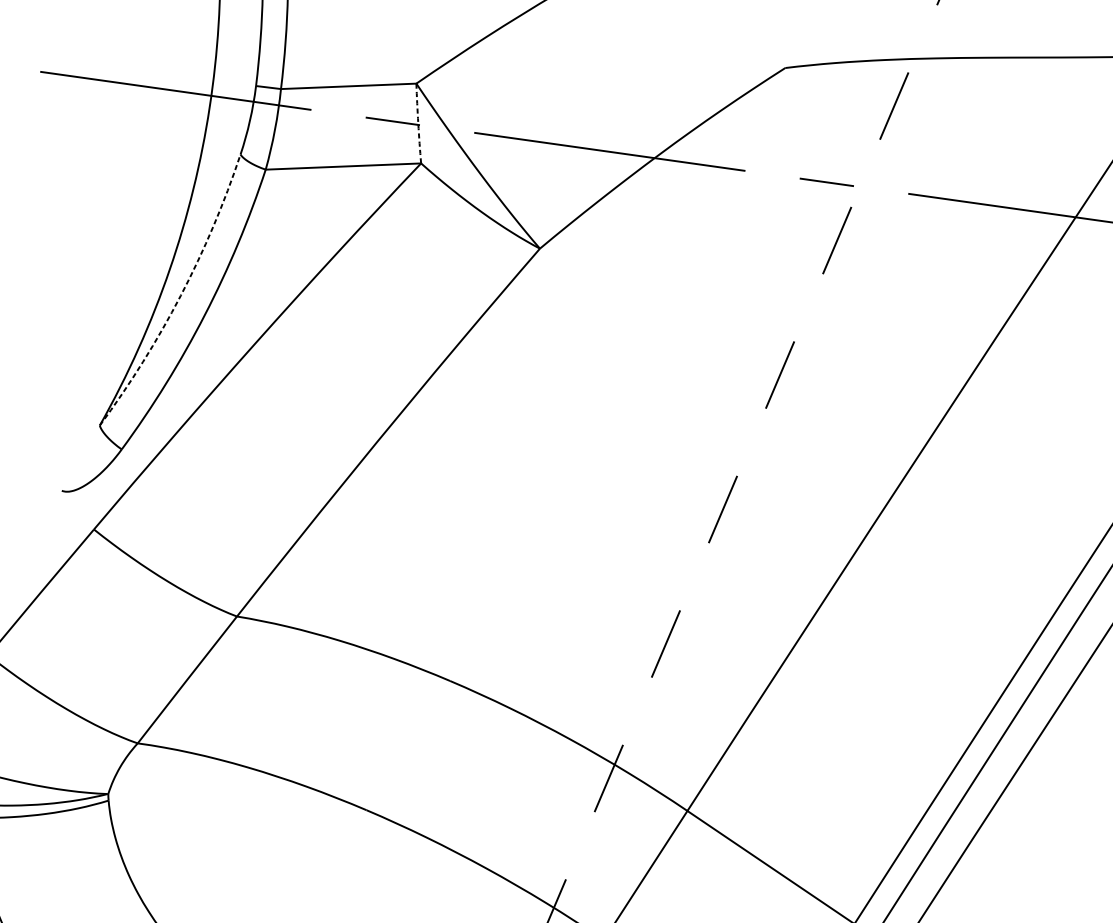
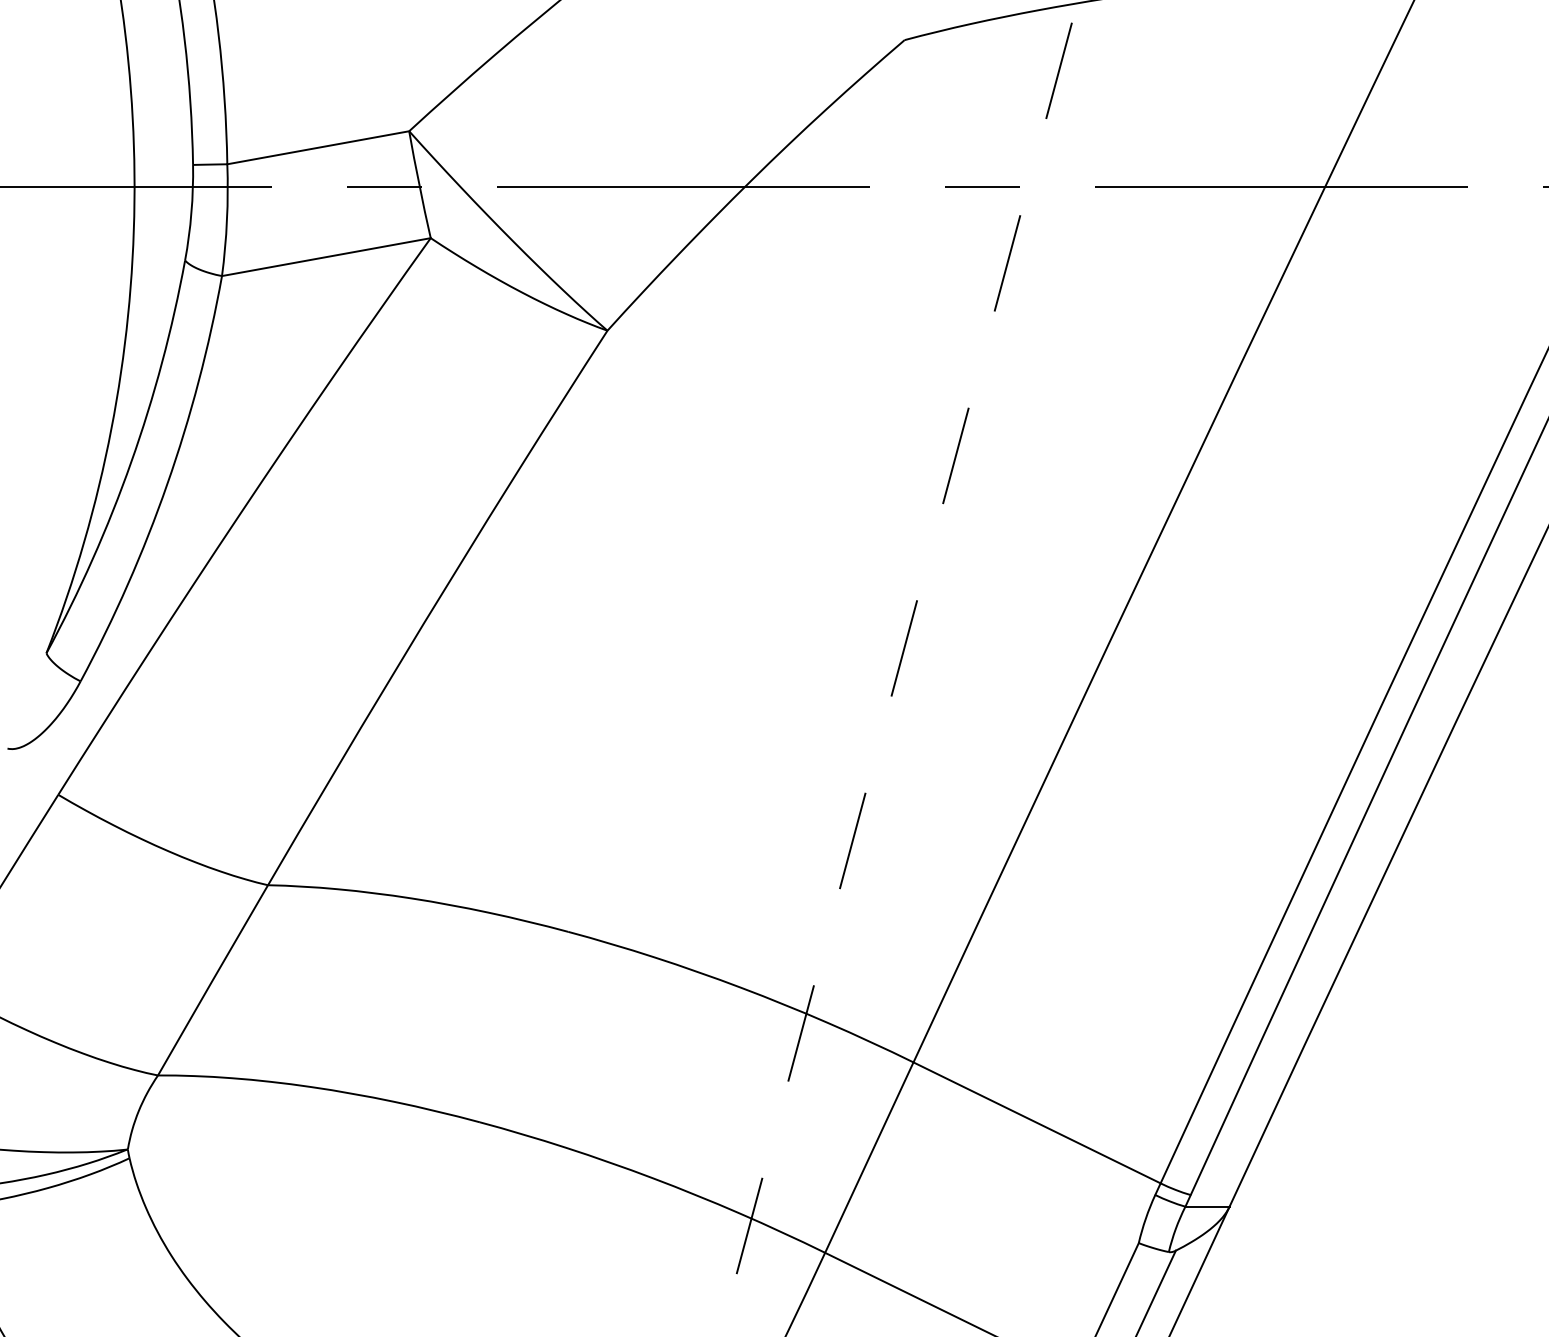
arc: (418, 123) -> (419, 184), dashed -> solid
arc: (181, 295) -> (131, 462), dashed -> solid

